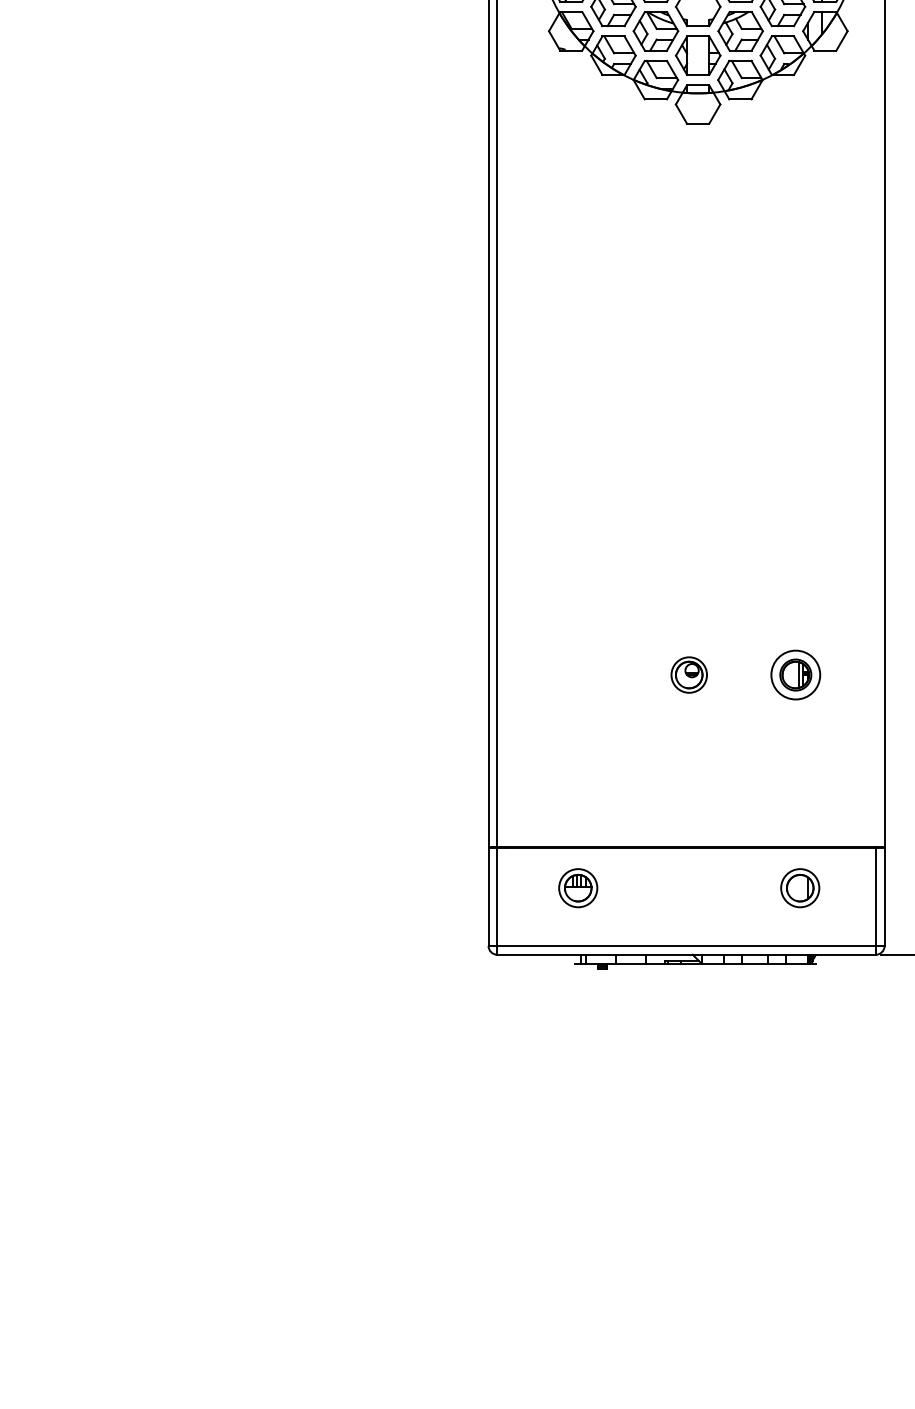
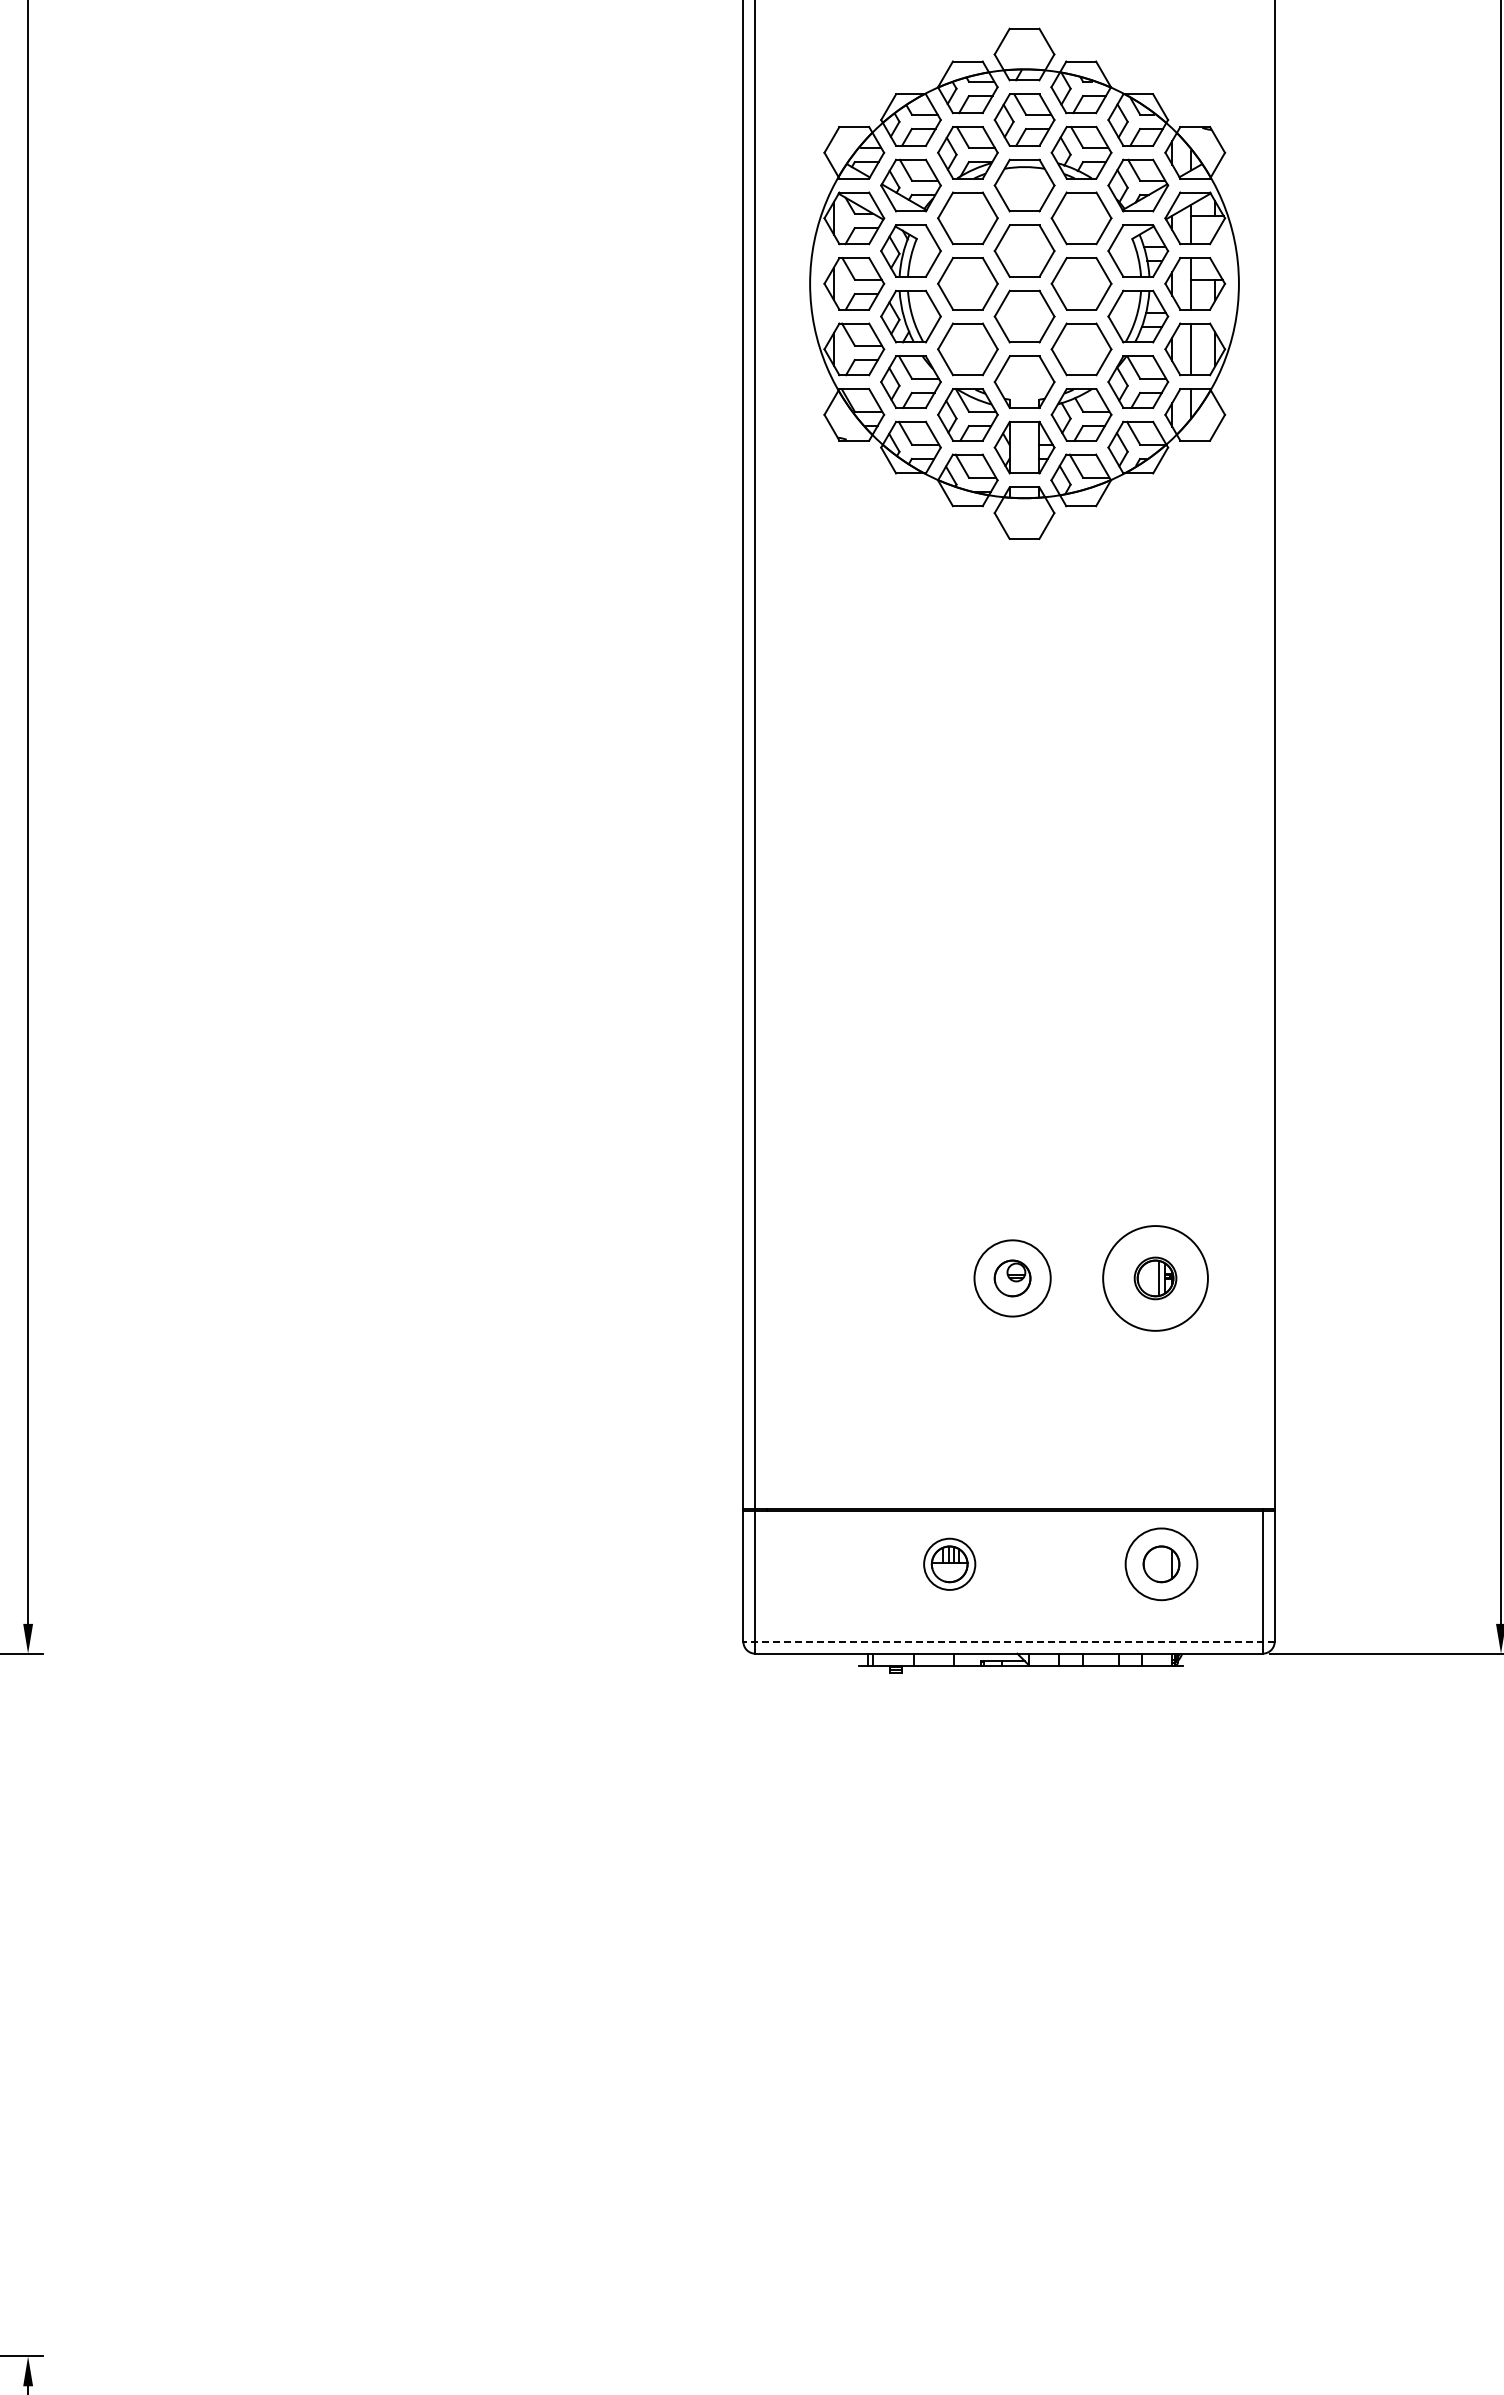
circle: (689, 675) -> (1012, 1278), size x1.6
circle: (795, 675) -> (1155, 1278), size x1.6
part: (578, 887) -> (949, 1563), moved
circle: (800, 887) -> (1161, 1563), size x1.4
line: (686, 945) -> (1009, 1641), solid -> dashed

